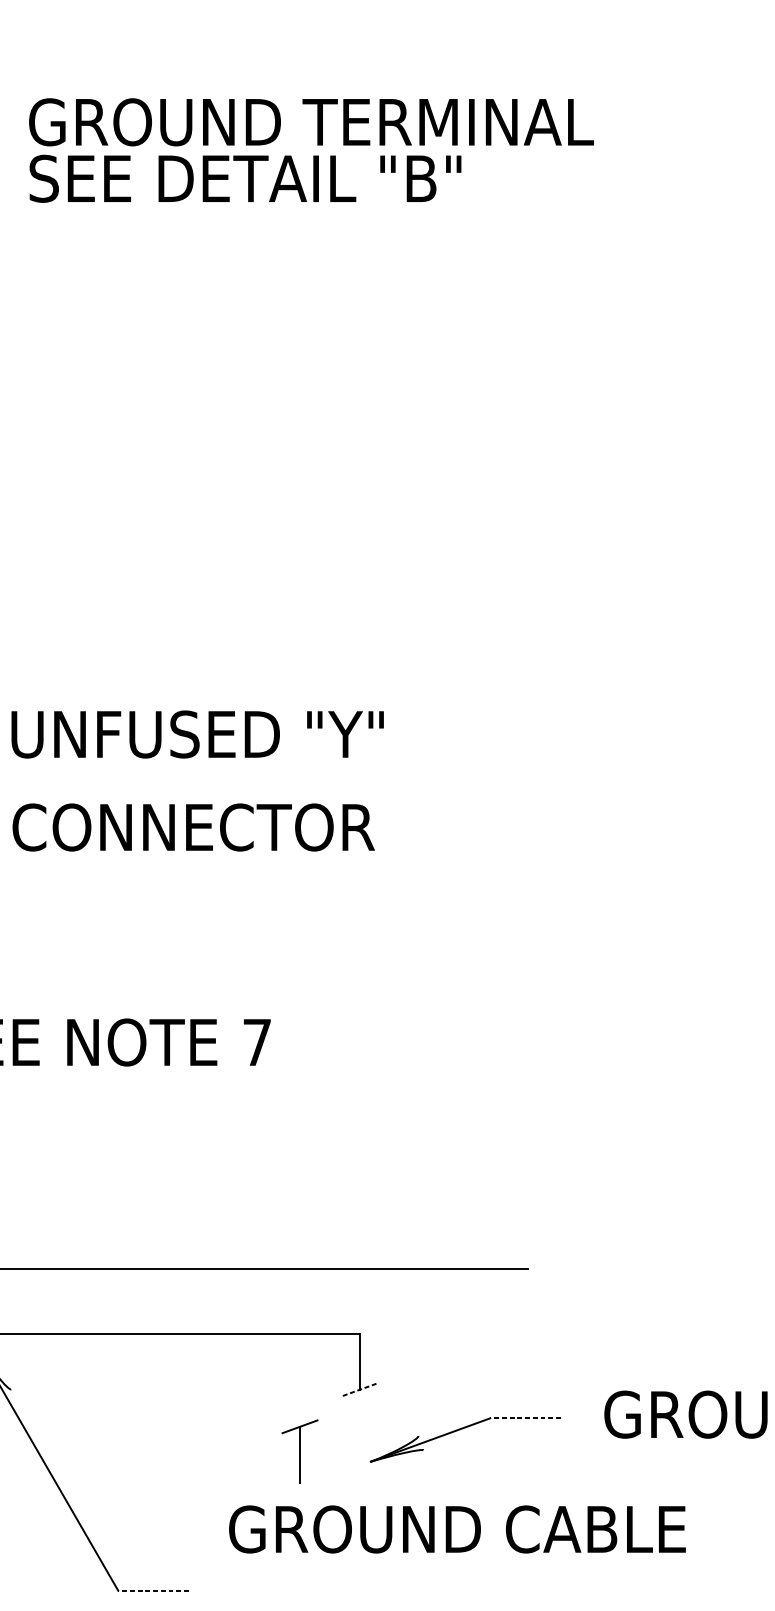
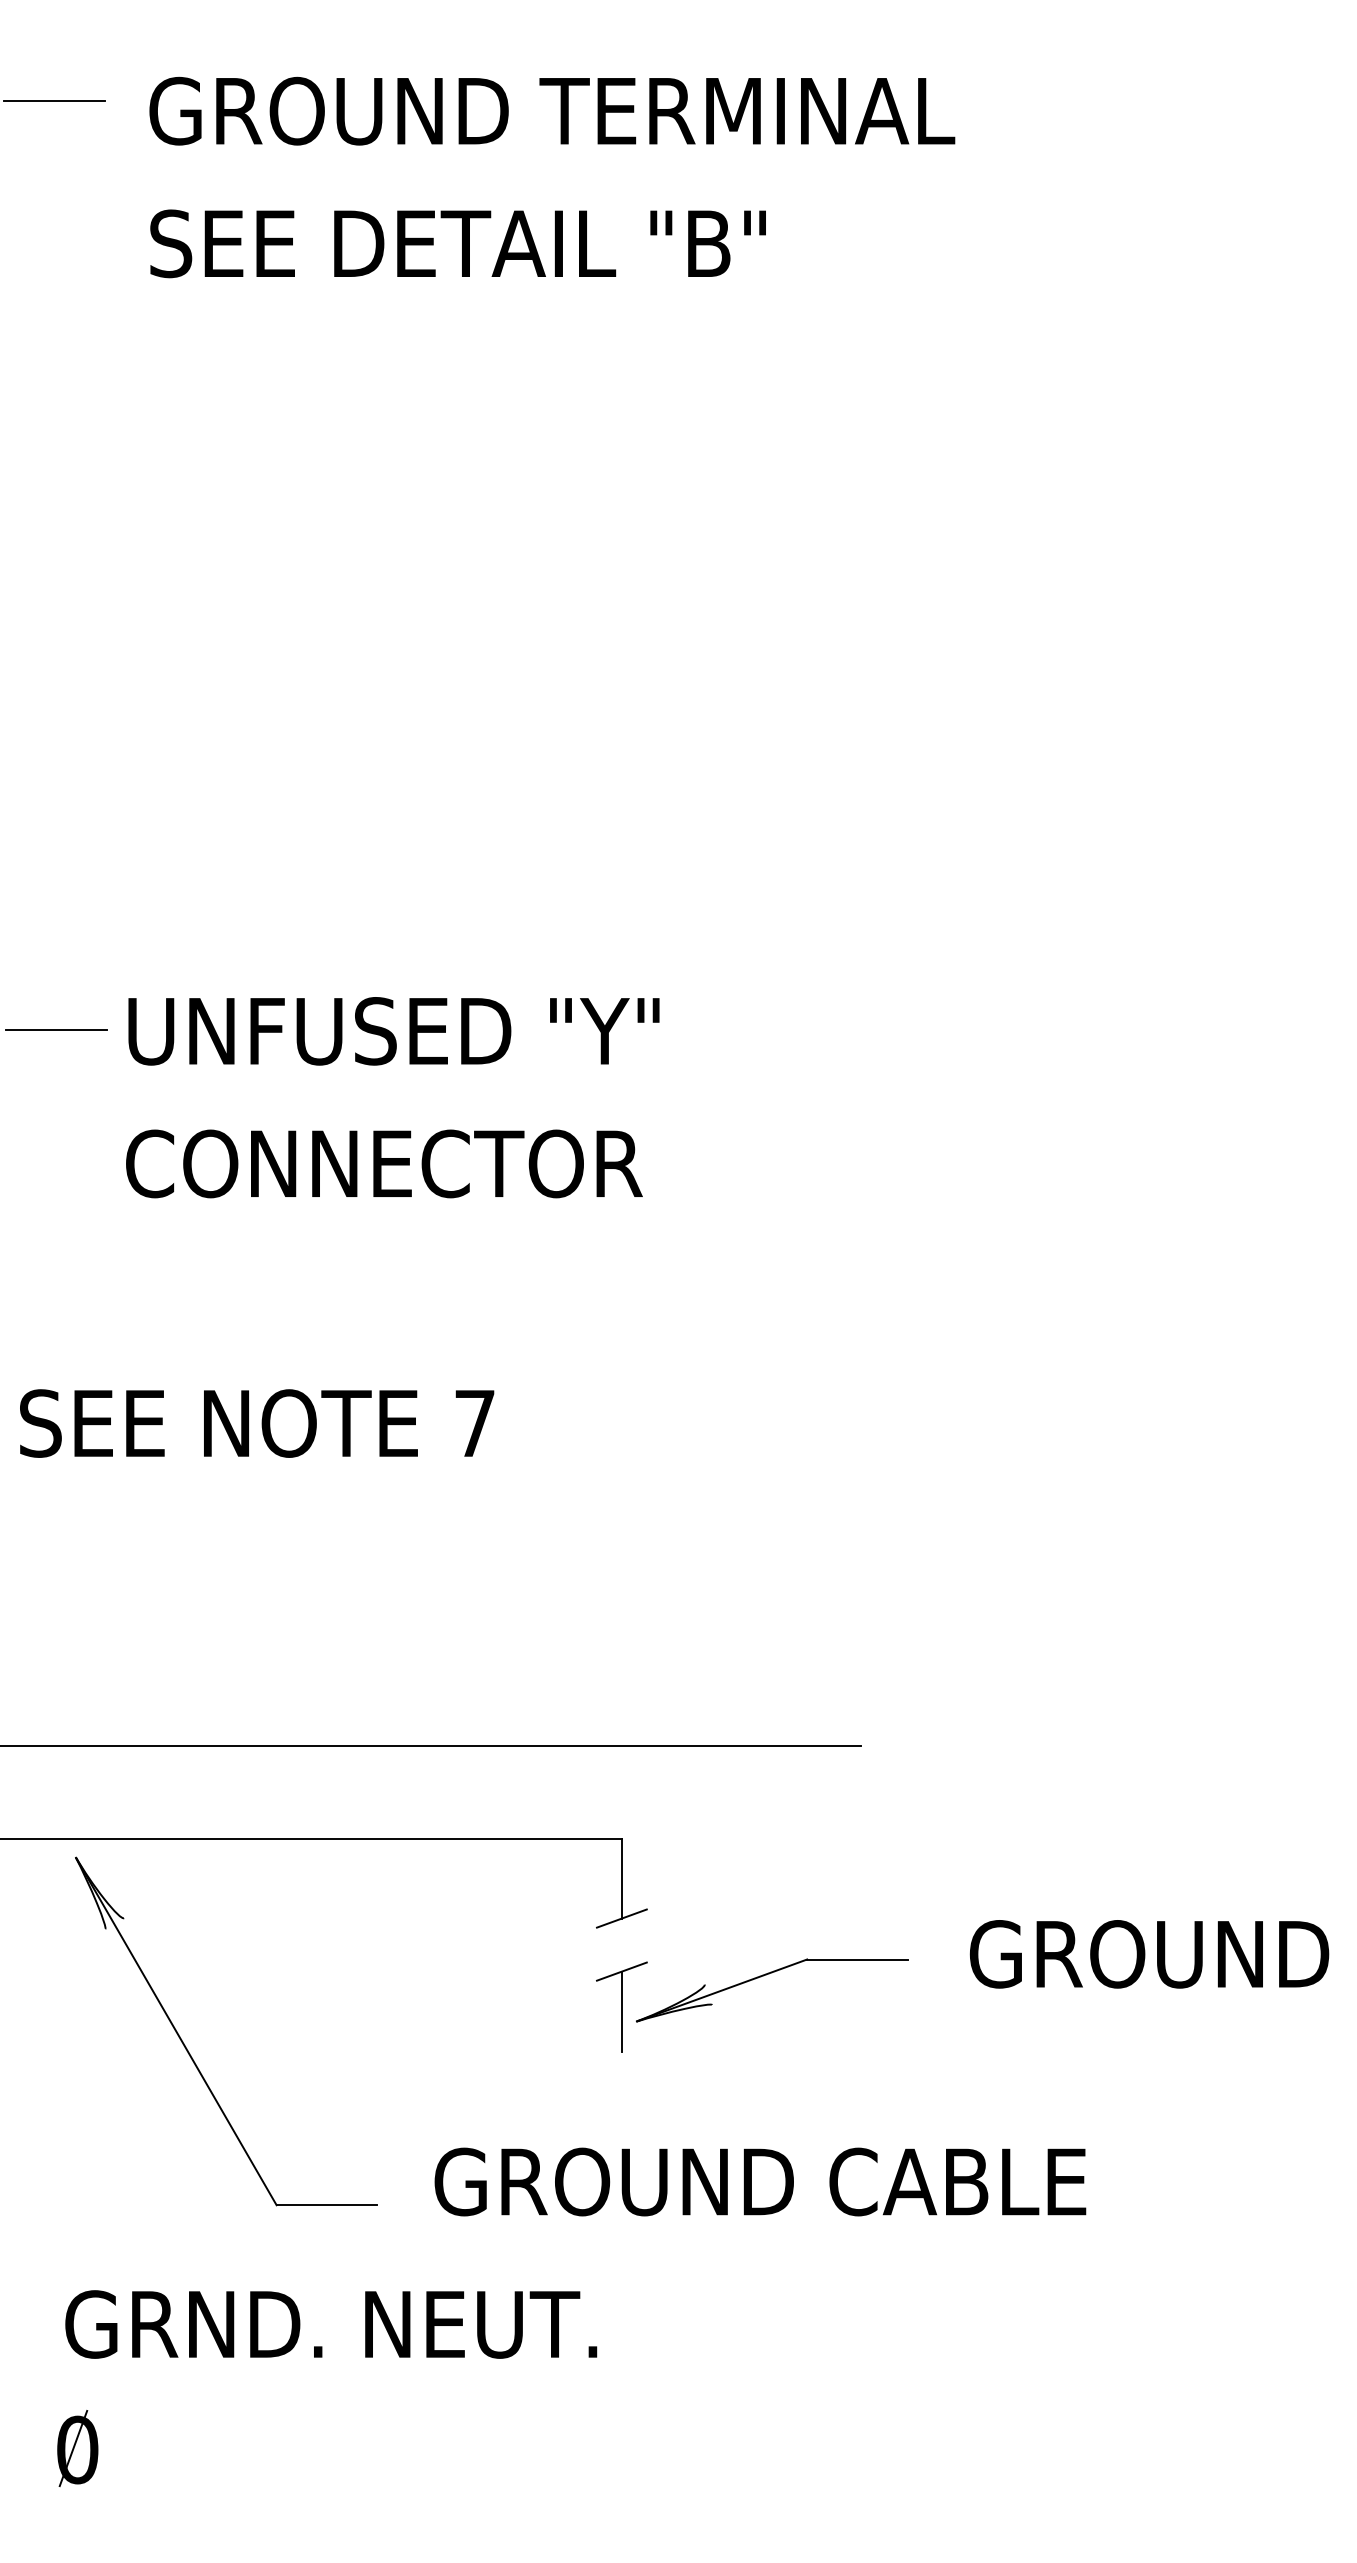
text: (245, 178) -> (457, 243), moved
text: (197, 734) -> (393, 1031), moved
text: (193, 827) -> (384, 1163), moved
line: (360, 1389) -> (621, 1918), dashed -> solid
line: (525, 1418) -> (857, 1959), dashed -> solid
part: (299, 1451) -> (621, 2006), moved
text: (457, 1529) -> (760, 2181), moved
line: (153, 1590) -> (326, 2205), dashed -> solid

